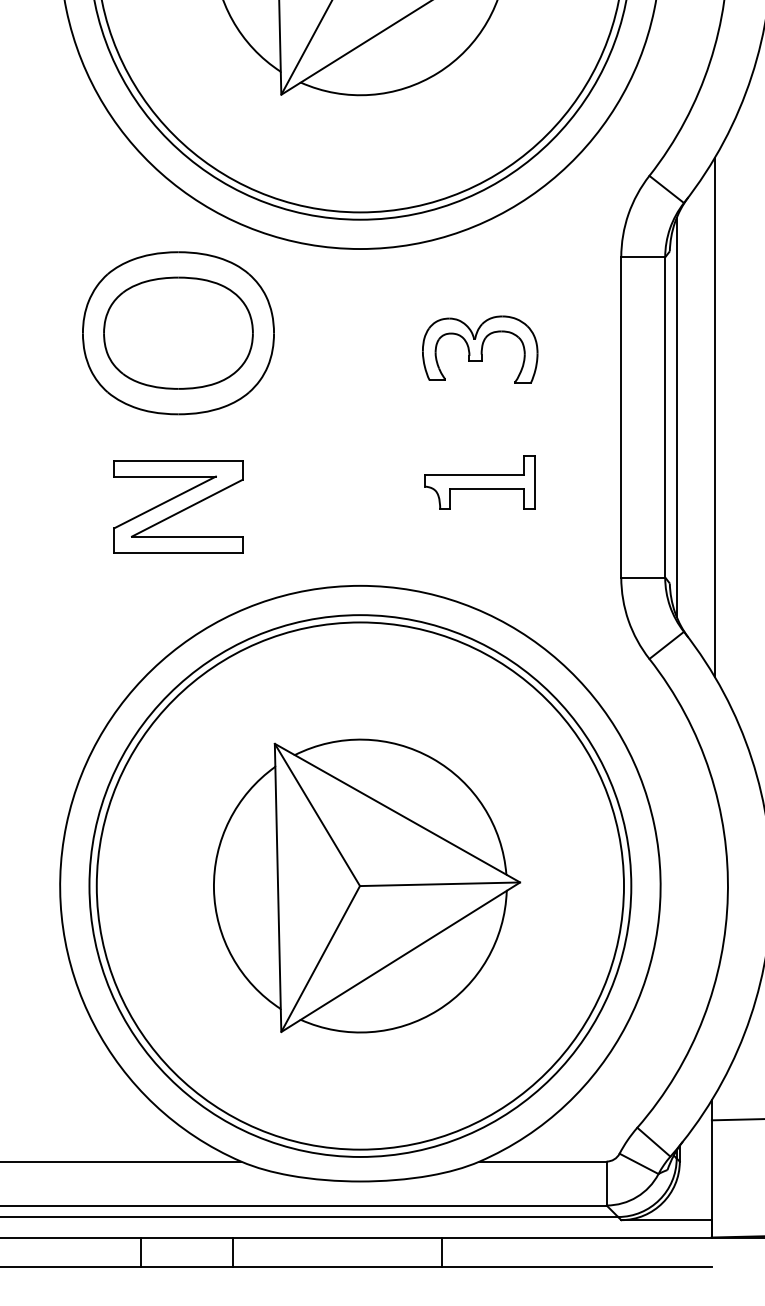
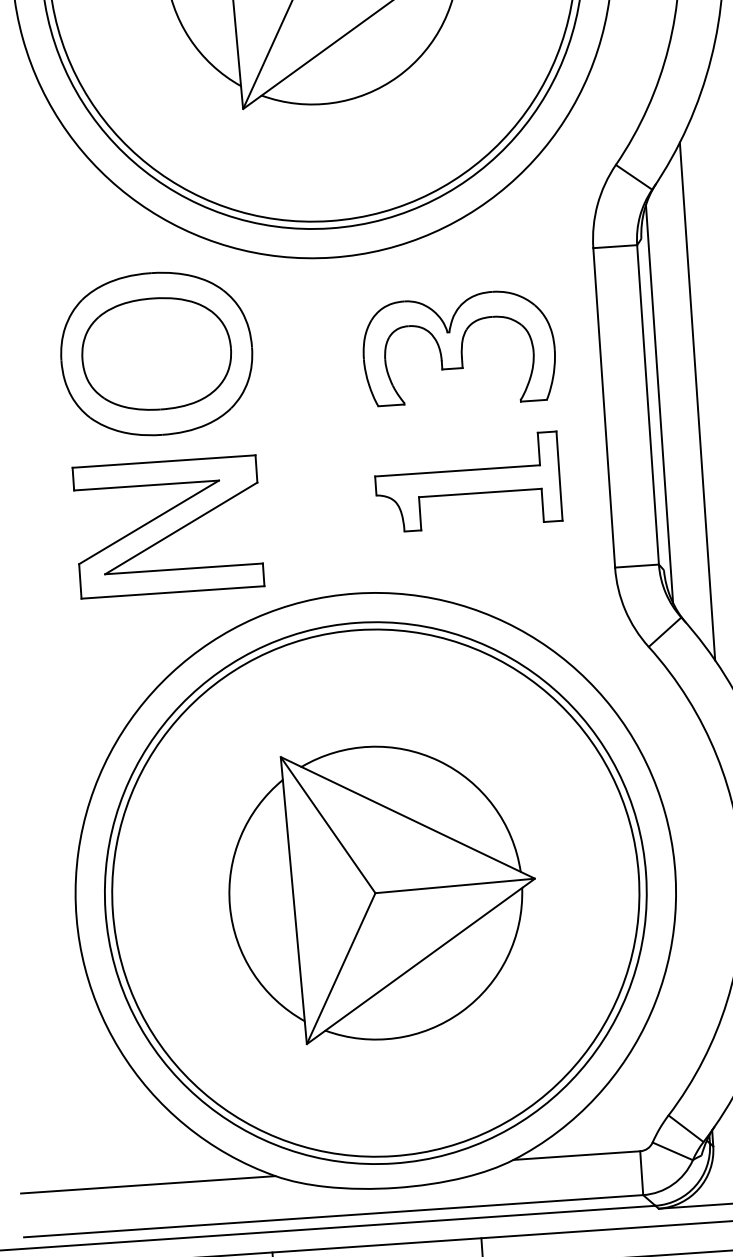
part: (479, 349) -> (458, 349), size x1.67
part: (479, 482) -> (467, 482), size x1.67
part: (178, 506) -> (168, 526), size x1.43

